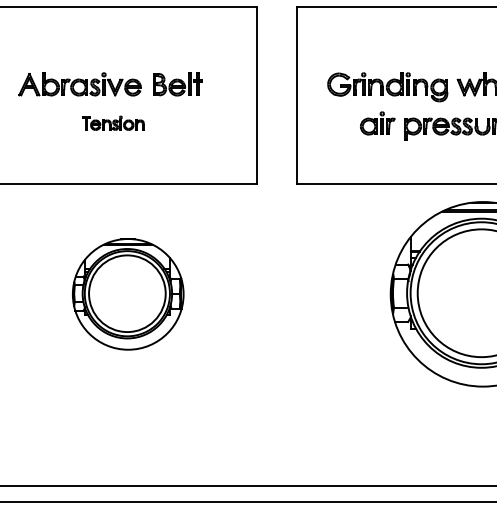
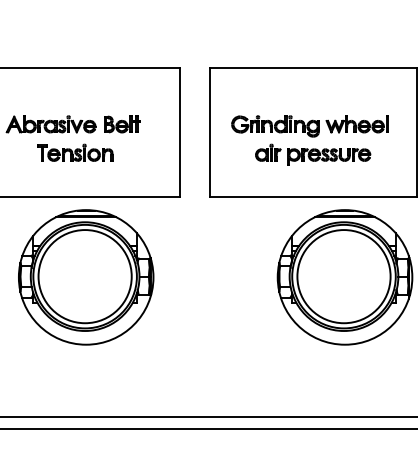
part: (113, 123) -> (75, 152), size x1.67
part: (128, 294) -> (86, 277), size x1.67

